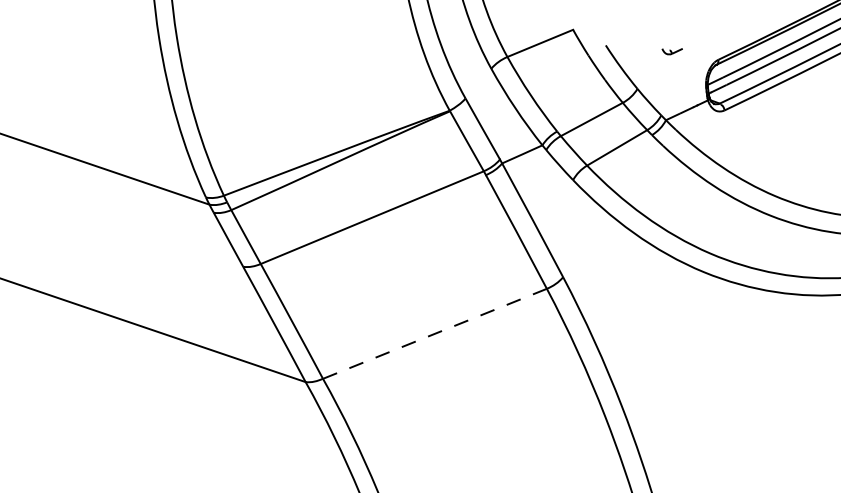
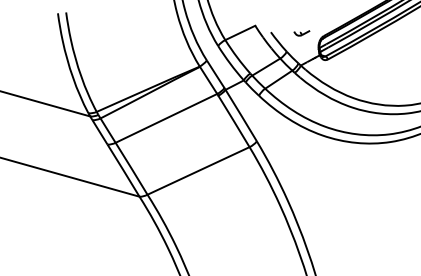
part: (671, 51) -> (301, 33), size x1.67
line: (434, 334) -> (198, 171), dashed -> solid

